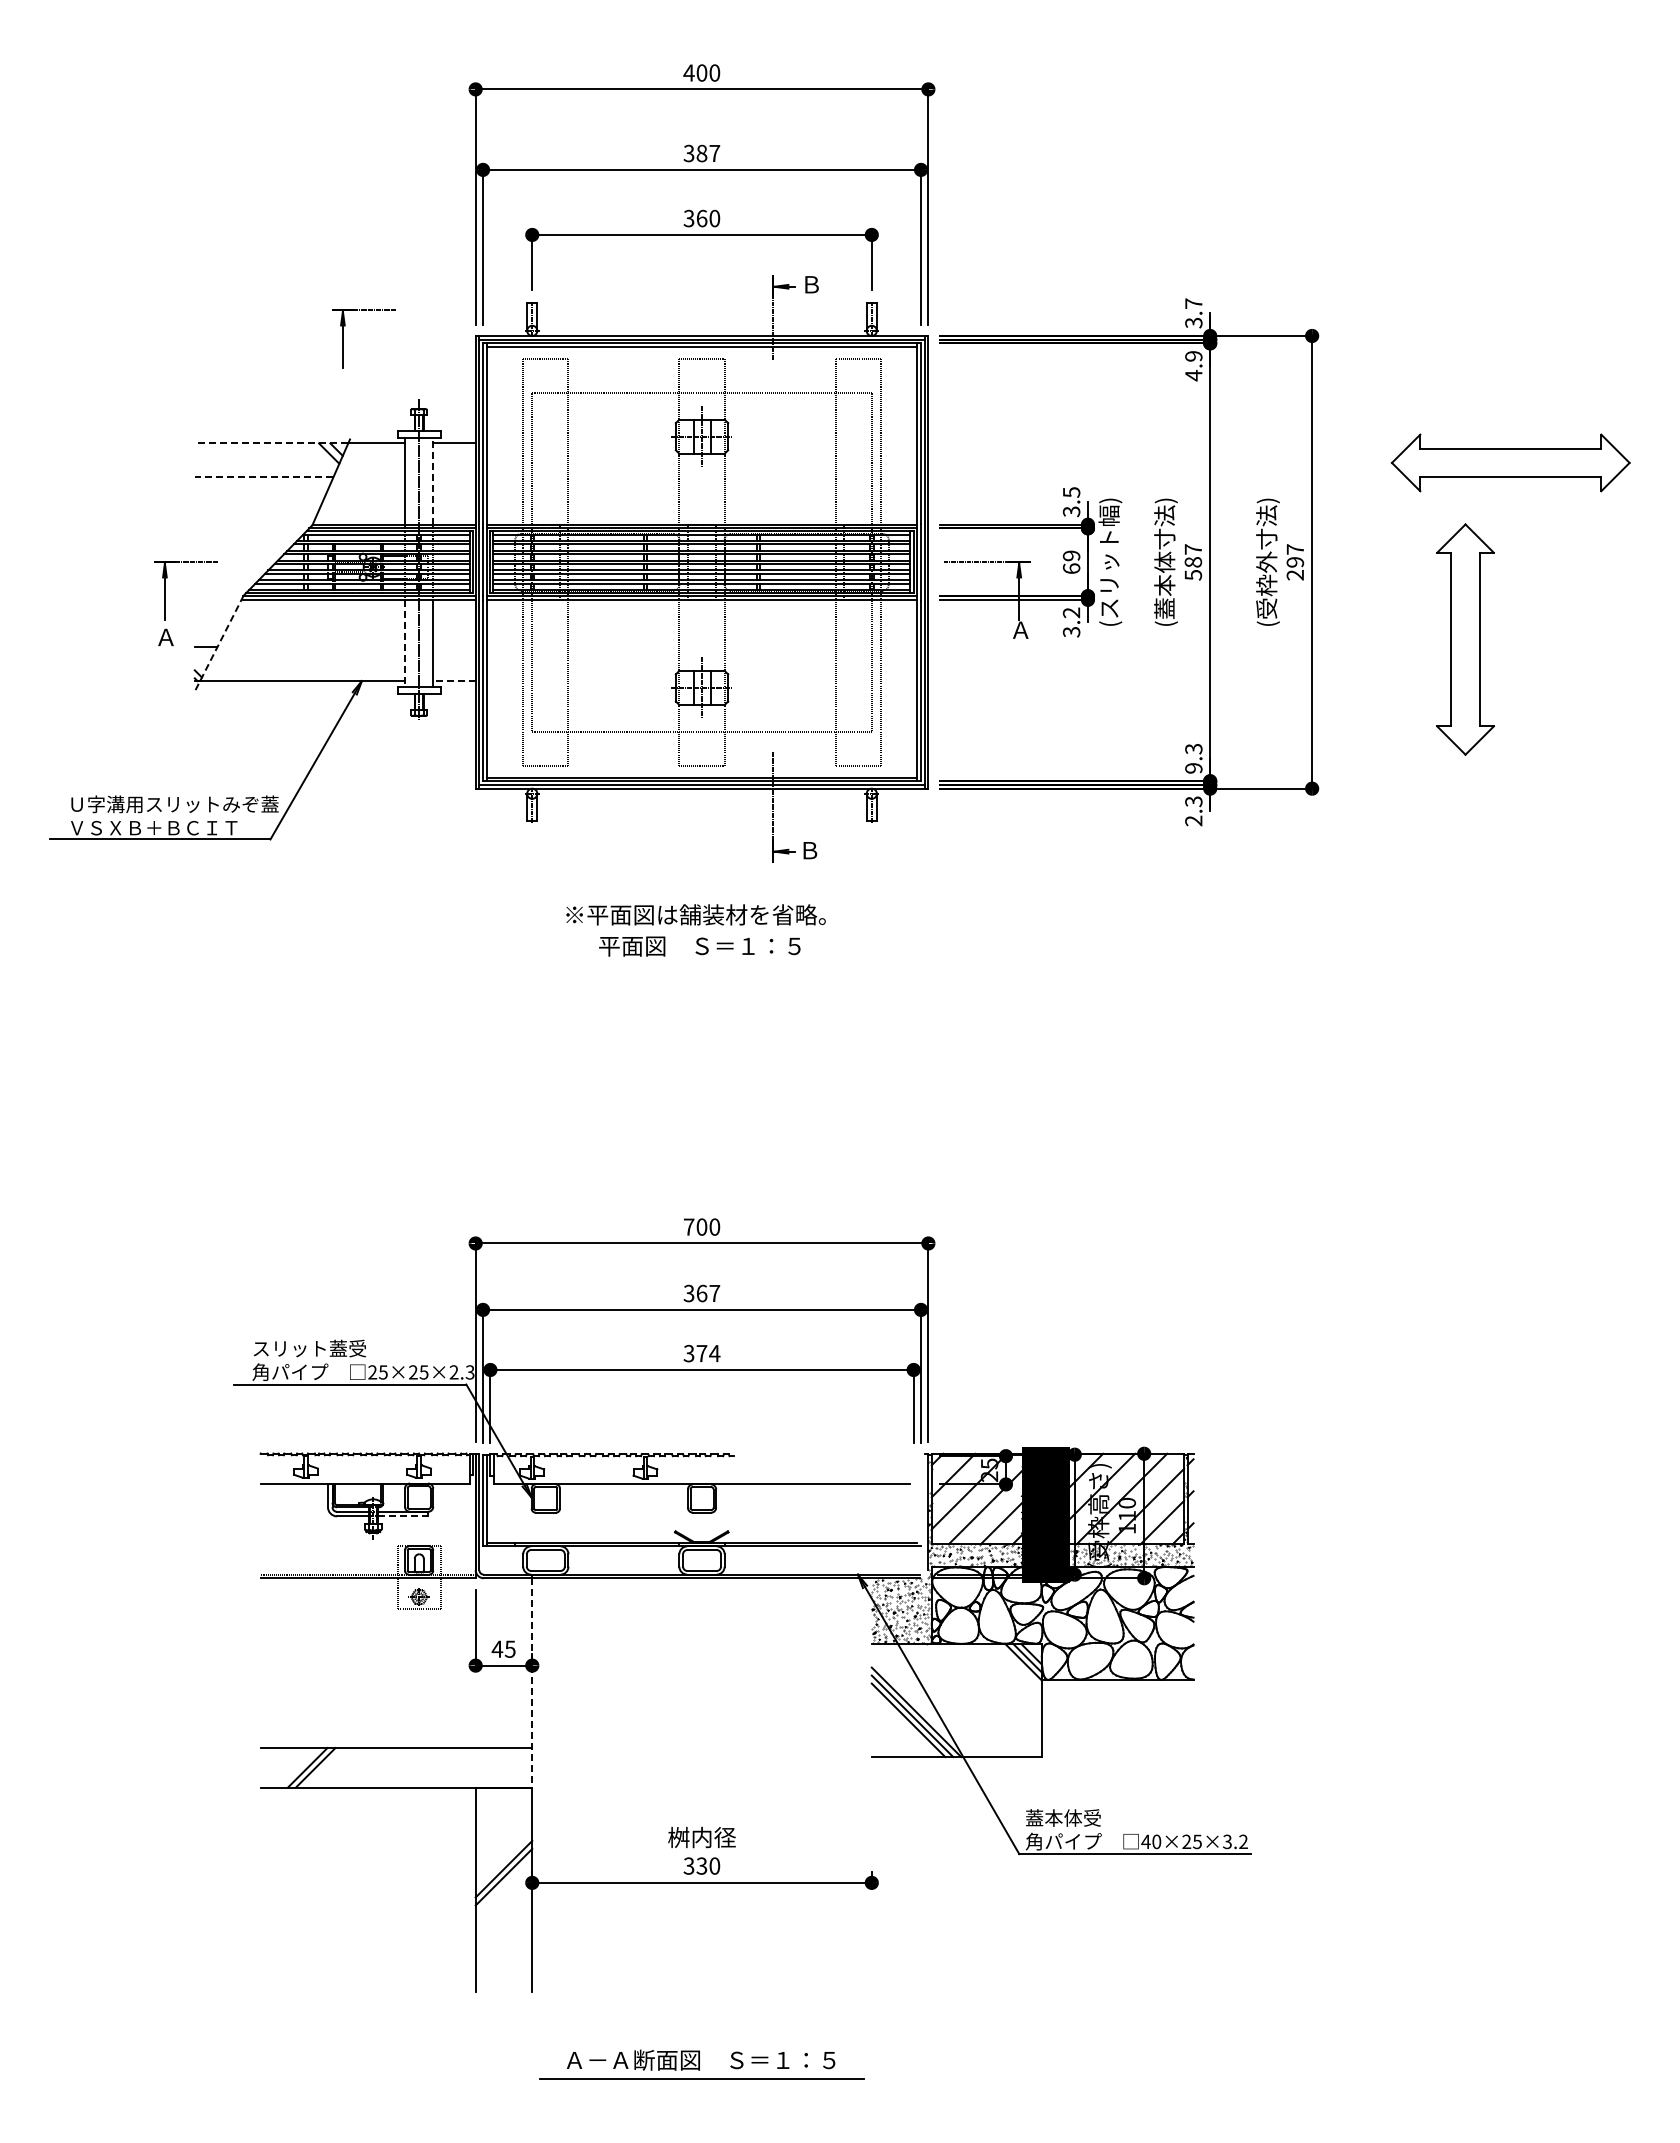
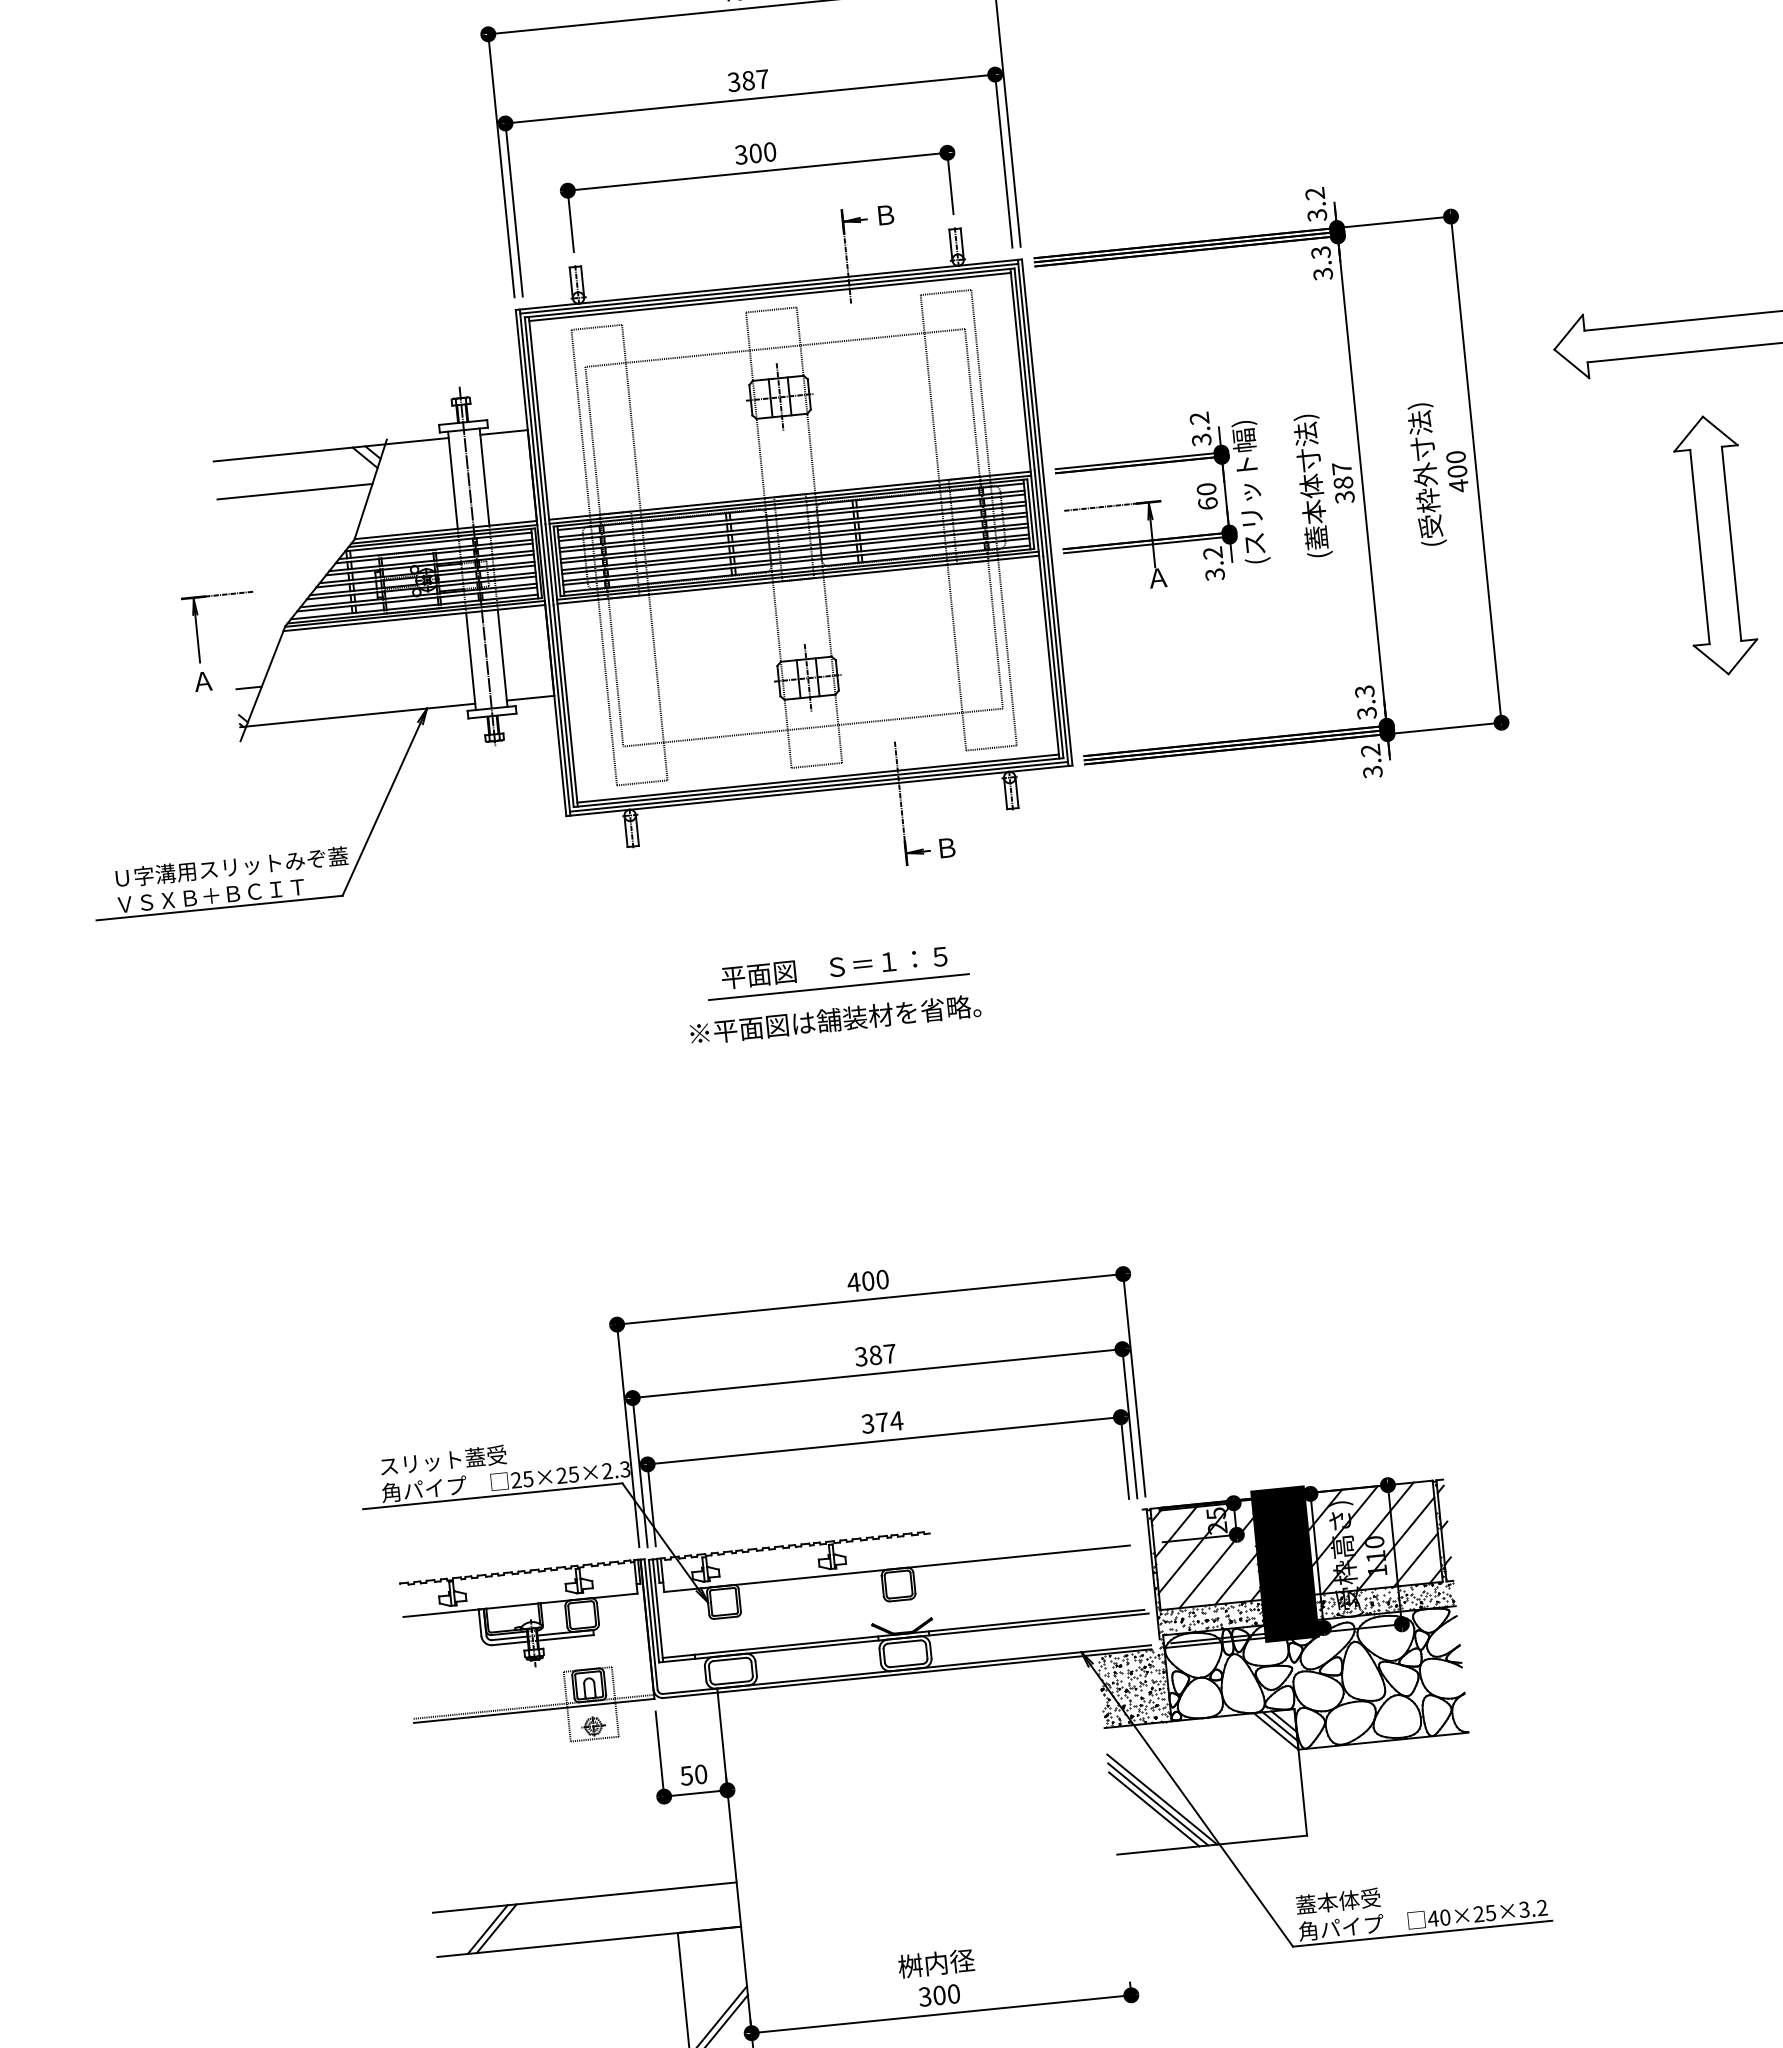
text: (701, 218) -> (755, 153), 360 -> 300
text: (1193, 303) -> (1314, 193), 3.7 -> 3.2
part: (343, 338) -> (368, 327), removed
text: (1193, 366) -> (1321, 264), 4.9 -> 3.3
line: (271, 443) -> (299, 452), dashed -> solid
line: (263, 477) -> (294, 491), dashed -> solid
line: (433, 480) -> (484, 476), dashed -> solid
text: (1071, 492) -> (1199, 418), 3.5 -> 3.2
text: (1071, 555) -> (1206, 488), 69 -> 60
text: (1295, 562) -> (1457, 471), 297 -> 400
text: (1192, 575) -> (1343, 497), 587 -> 387
part: (1465, 639) -> (1715, 545), moved
line: (404, 643) -> (470, 661), dashed -> solid
line: (218, 644) -> (262, 683), dashed -> solid
line: (453, 681) -> (529, 698), dashed -> solid
text: (1193, 768) -> (1366, 713), 9.3 -> 3.3
text: (1193, 811) -> (1371, 761), 2.3 -> 3.2
text: (695, 914) -> (834, 1019), moved
line: (701, 964) -> (838, 987), added
text: (688, 1226) -> (853, 1281), 700 -> 400
text: (701, 1293) -> (875, 1355), 367 -> 387
line: (402, 1516) -> (565, 1638), dashed -> solid
hatch: (1032, 1549) -> (1273, 1604), added
text: (503, 1648) -> (693, 1774), 45 -> 50
line: (532, 1682) -> (729, 1809), dashed -> solid
text: (701, 1865) -> (938, 1994), 330 -> 300

